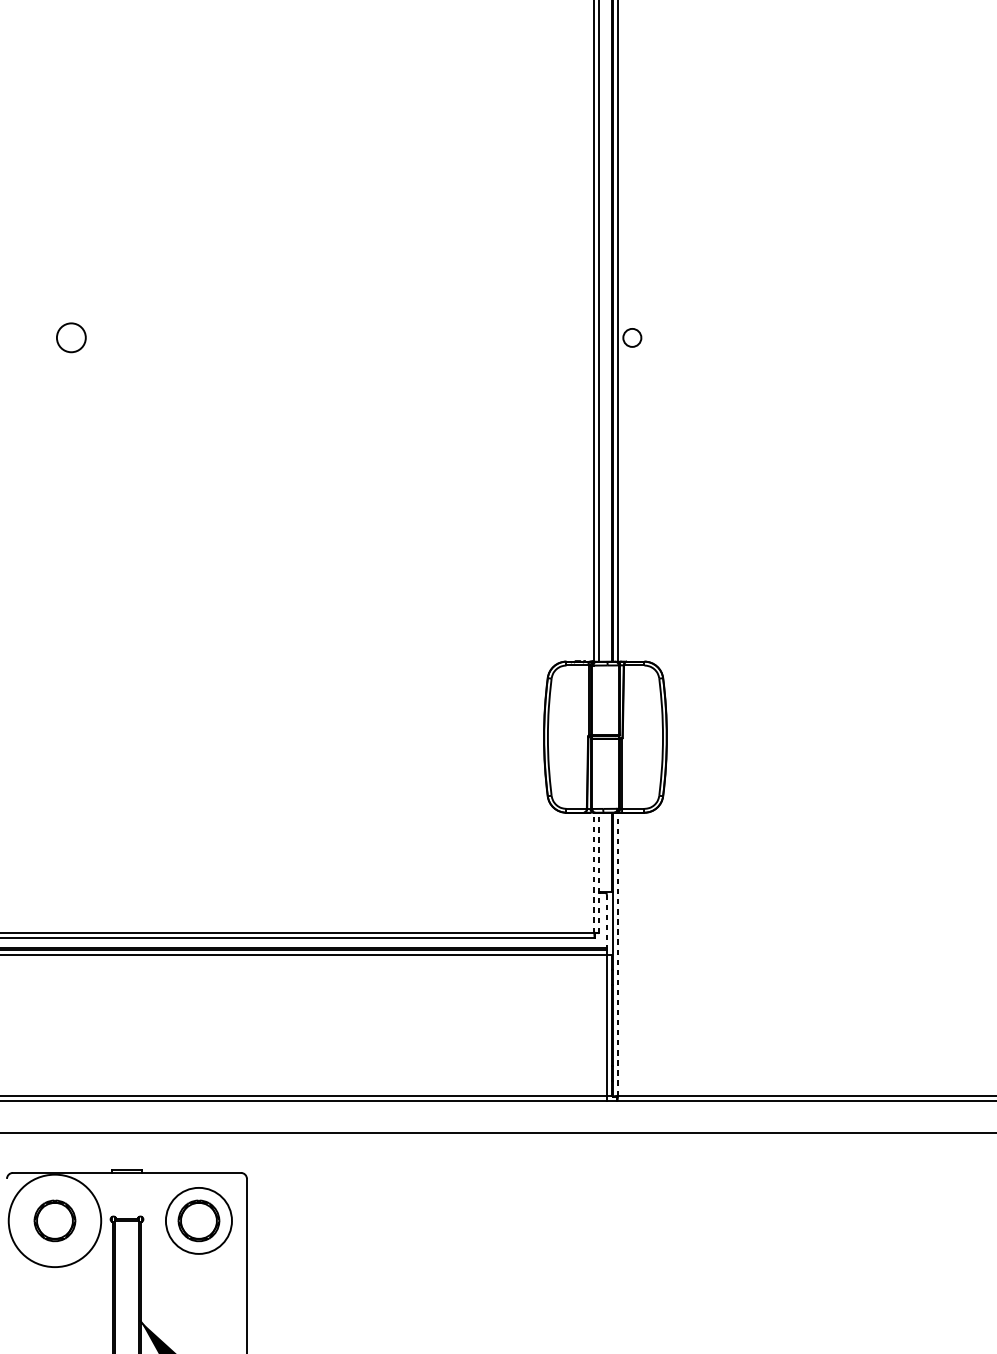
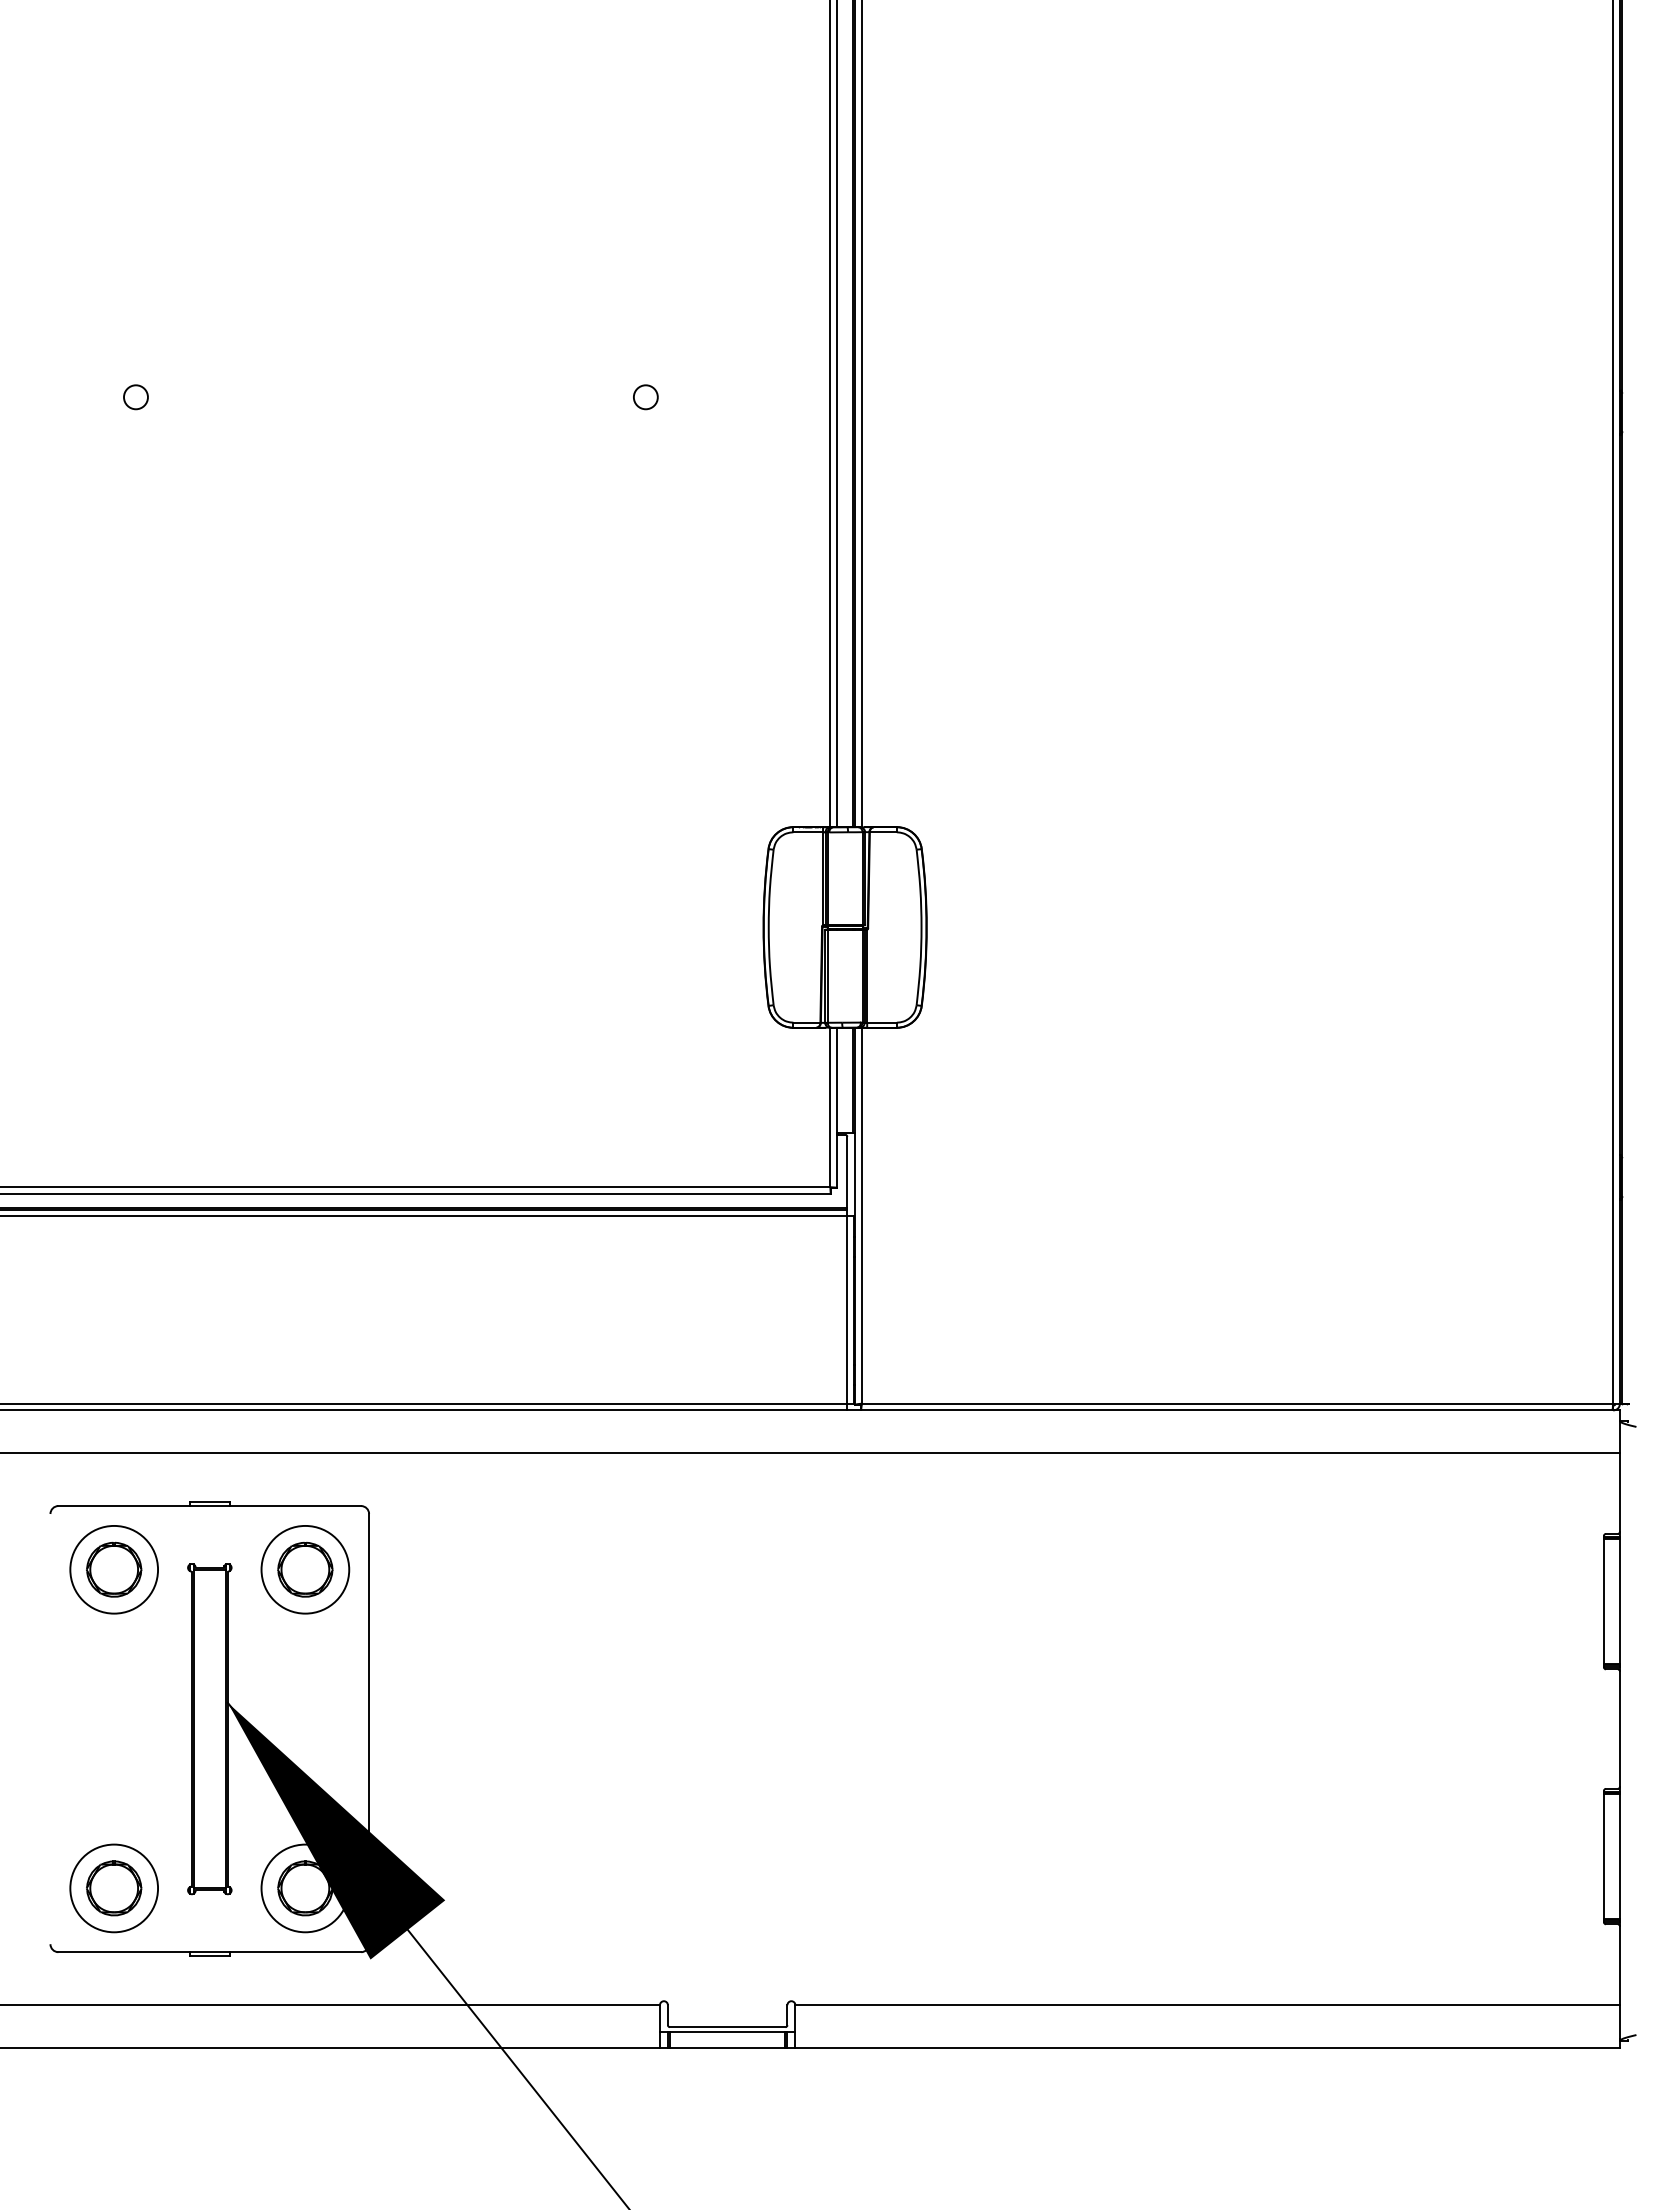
circle: (71, 338) -> (135, 397), size x0.62
circle: (632, 338) -> (645, 397), moved
line: (594, 872) -> (830, 1107), dashed -> solid
line: (599, 872) -> (837, 1107), dashed -> solid
line: (607, 921) -> (847, 1172), dashed -> solid
line: (617, 954) -> (861, 1215), dashed -> solid
circle: (55, 1220) -> (114, 1569), size x0.71

